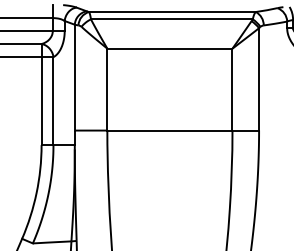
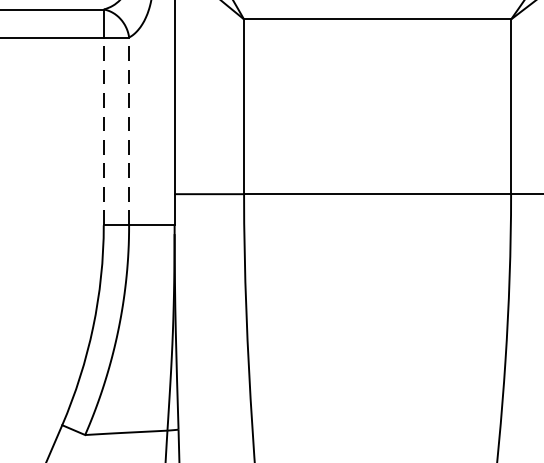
line: (41, 100) -> (103, 130), solid -> dashed
line: (53, 100) -> (129, 130), solid -> dashed

